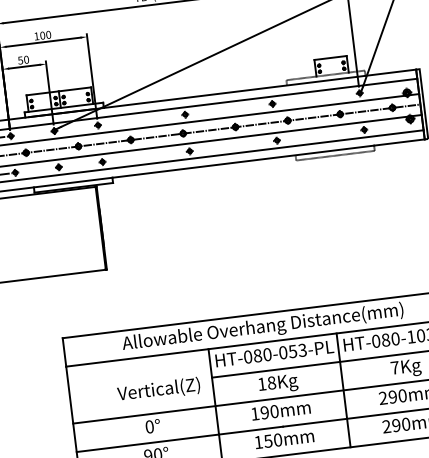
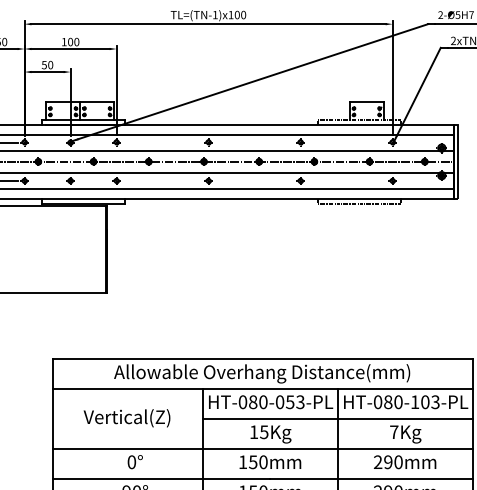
text: (272, 383) -> (264, 432), 18Kg -> 15Kg
text: (158, 390) -> (126, 418), moved
text: (265, 412) -> (253, 461), 190mm -> 150mm

